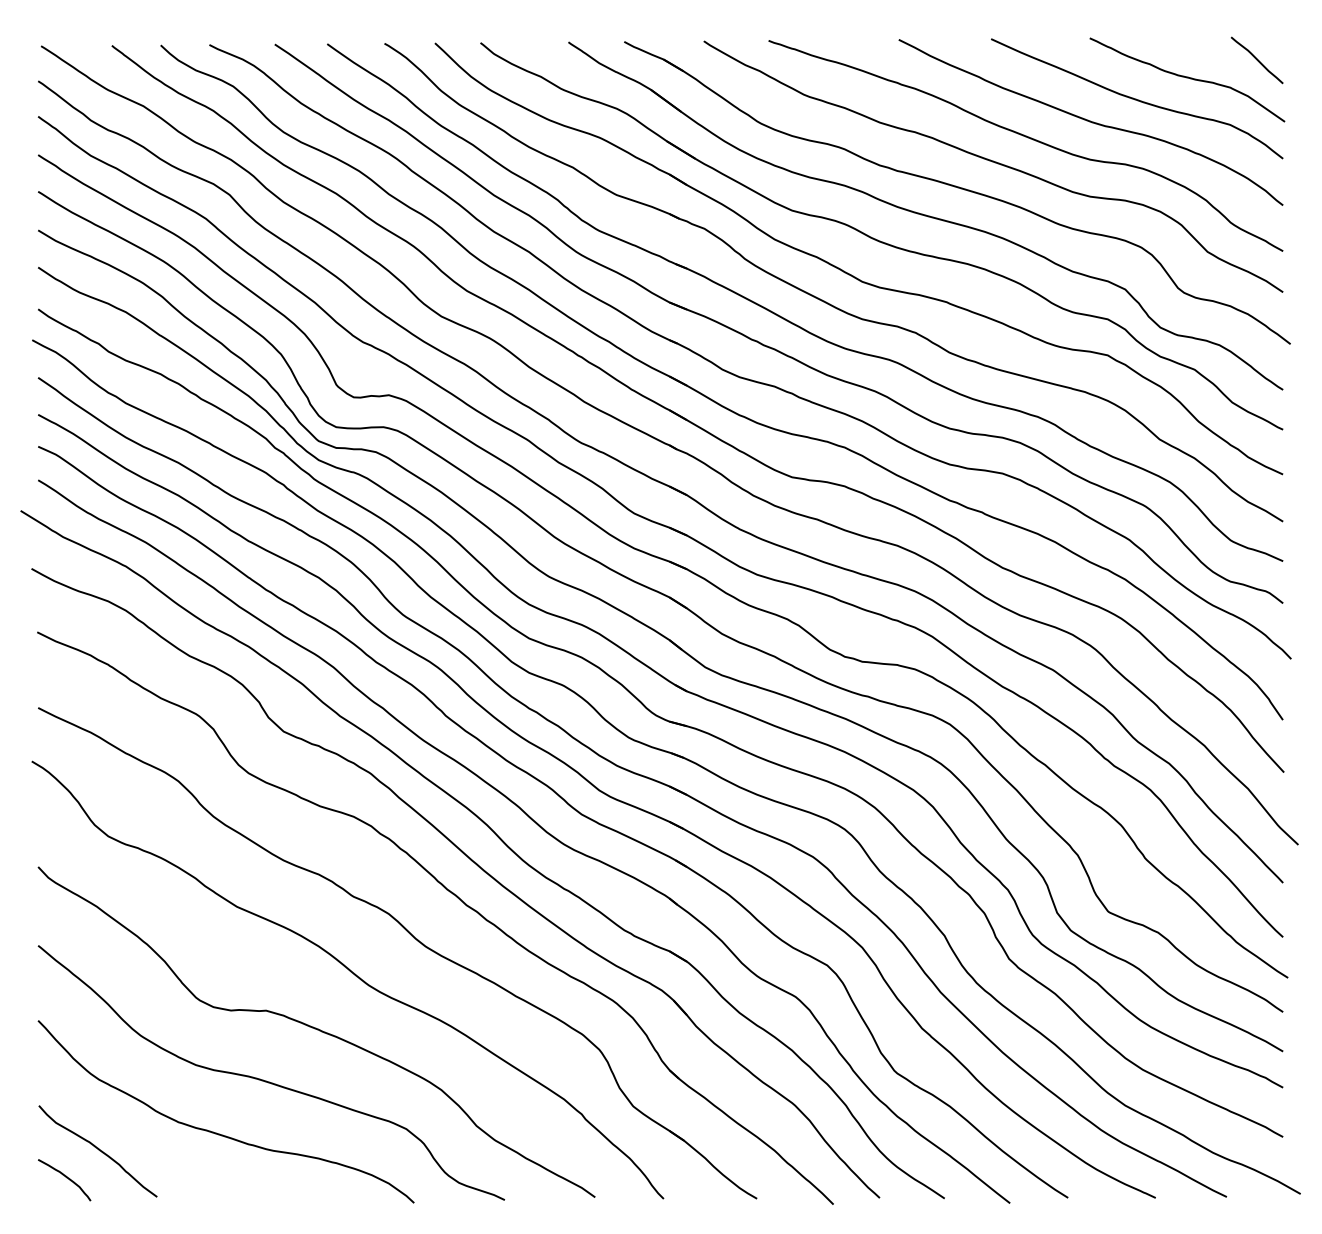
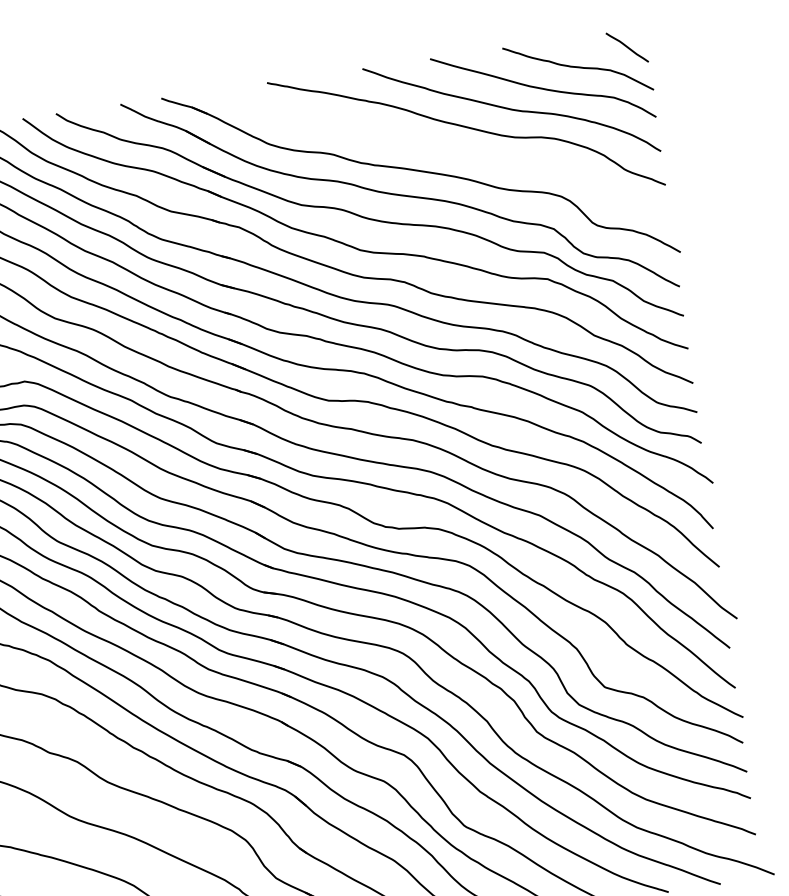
curve: (995, 163) -> (445, 149), removed

